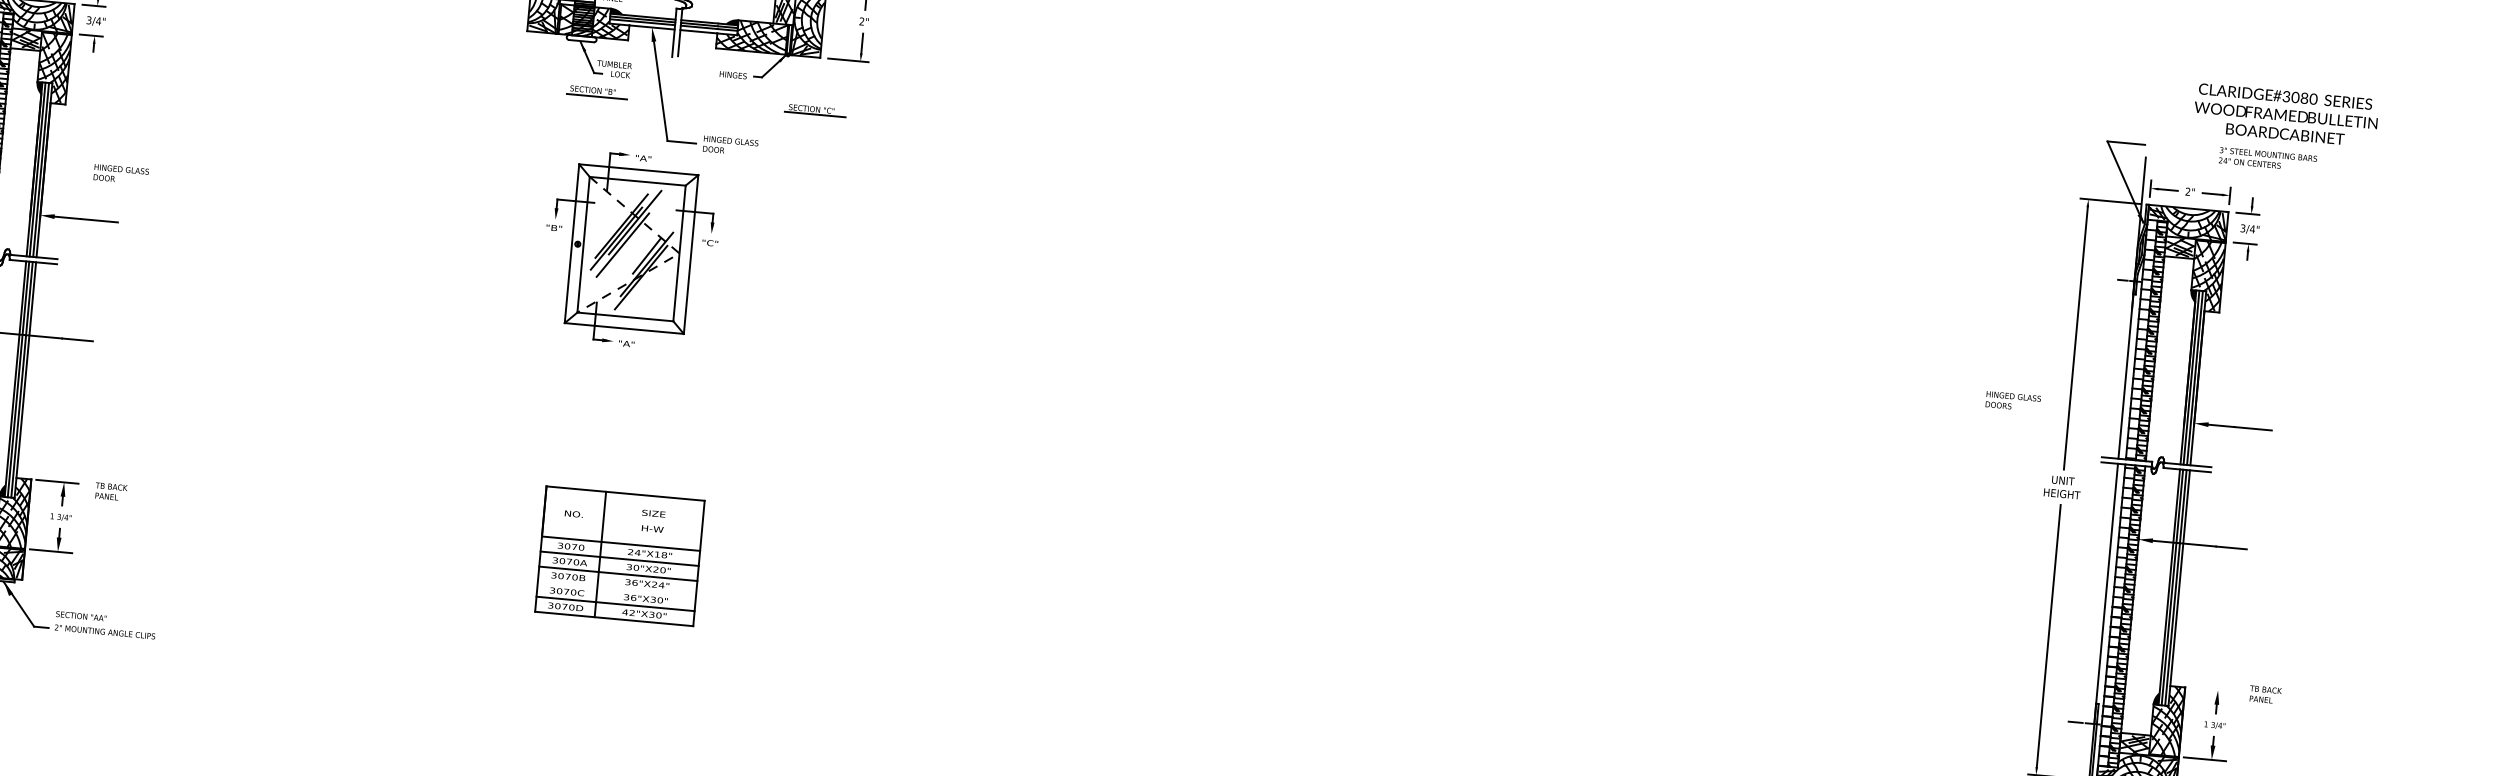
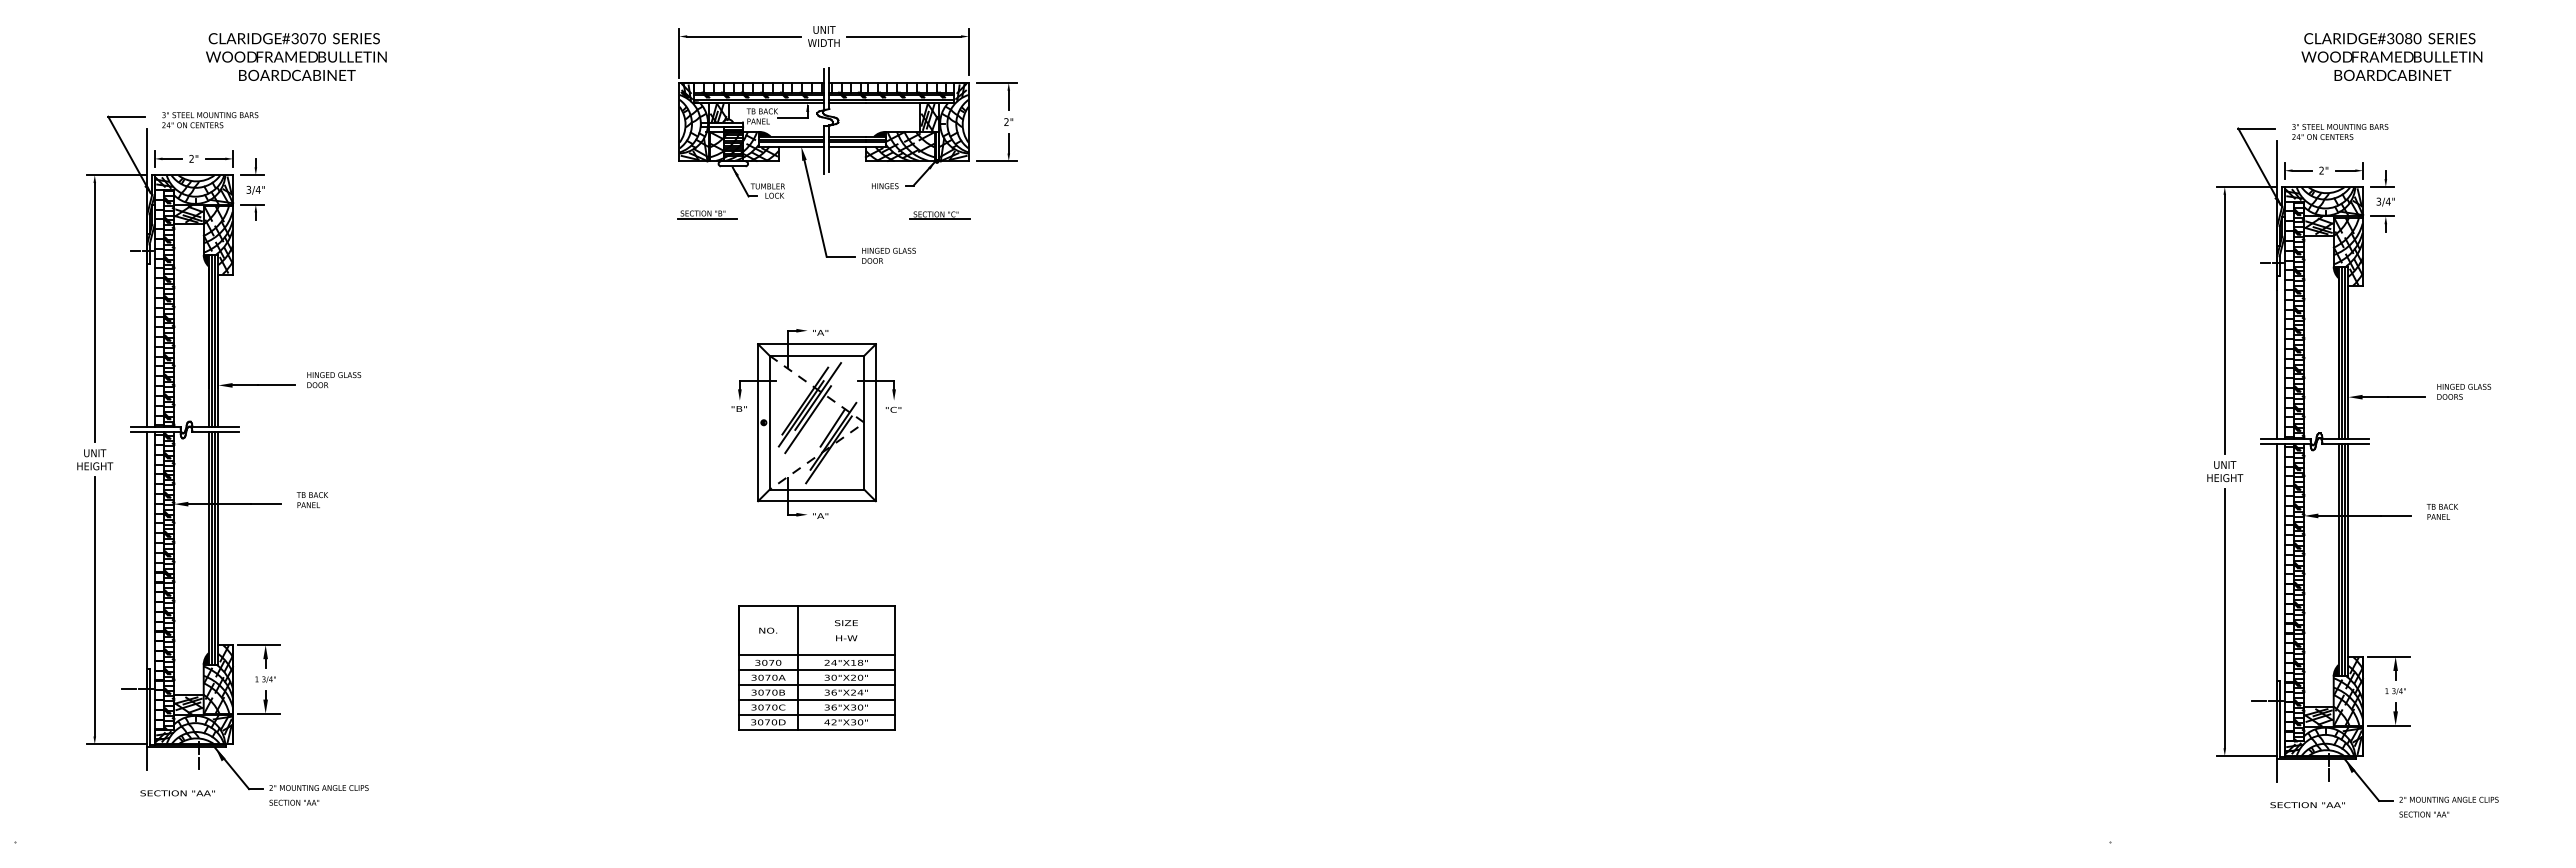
part: (597, 91) -> (707, 214), moved
part: (815, 110) -> (939, 215), moved
text: (2285, 114) -> (2391, 56), moved
text: (2268, 159) -> (2340, 131), moved
text: (121, 174) -> (334, 380), moved
part: (630, 249) -> (816, 423), moved
text: (2013, 401) -> (2464, 391), moved
text: (110, 491) -> (311, 499), moved
line: (616, 589) -> (816, 700), added
text: (81, 616) -> (294, 802), moved
line: (2210, 689) -> (2388, 656), added
text: (2264, 694) -> (2441, 511), moved

